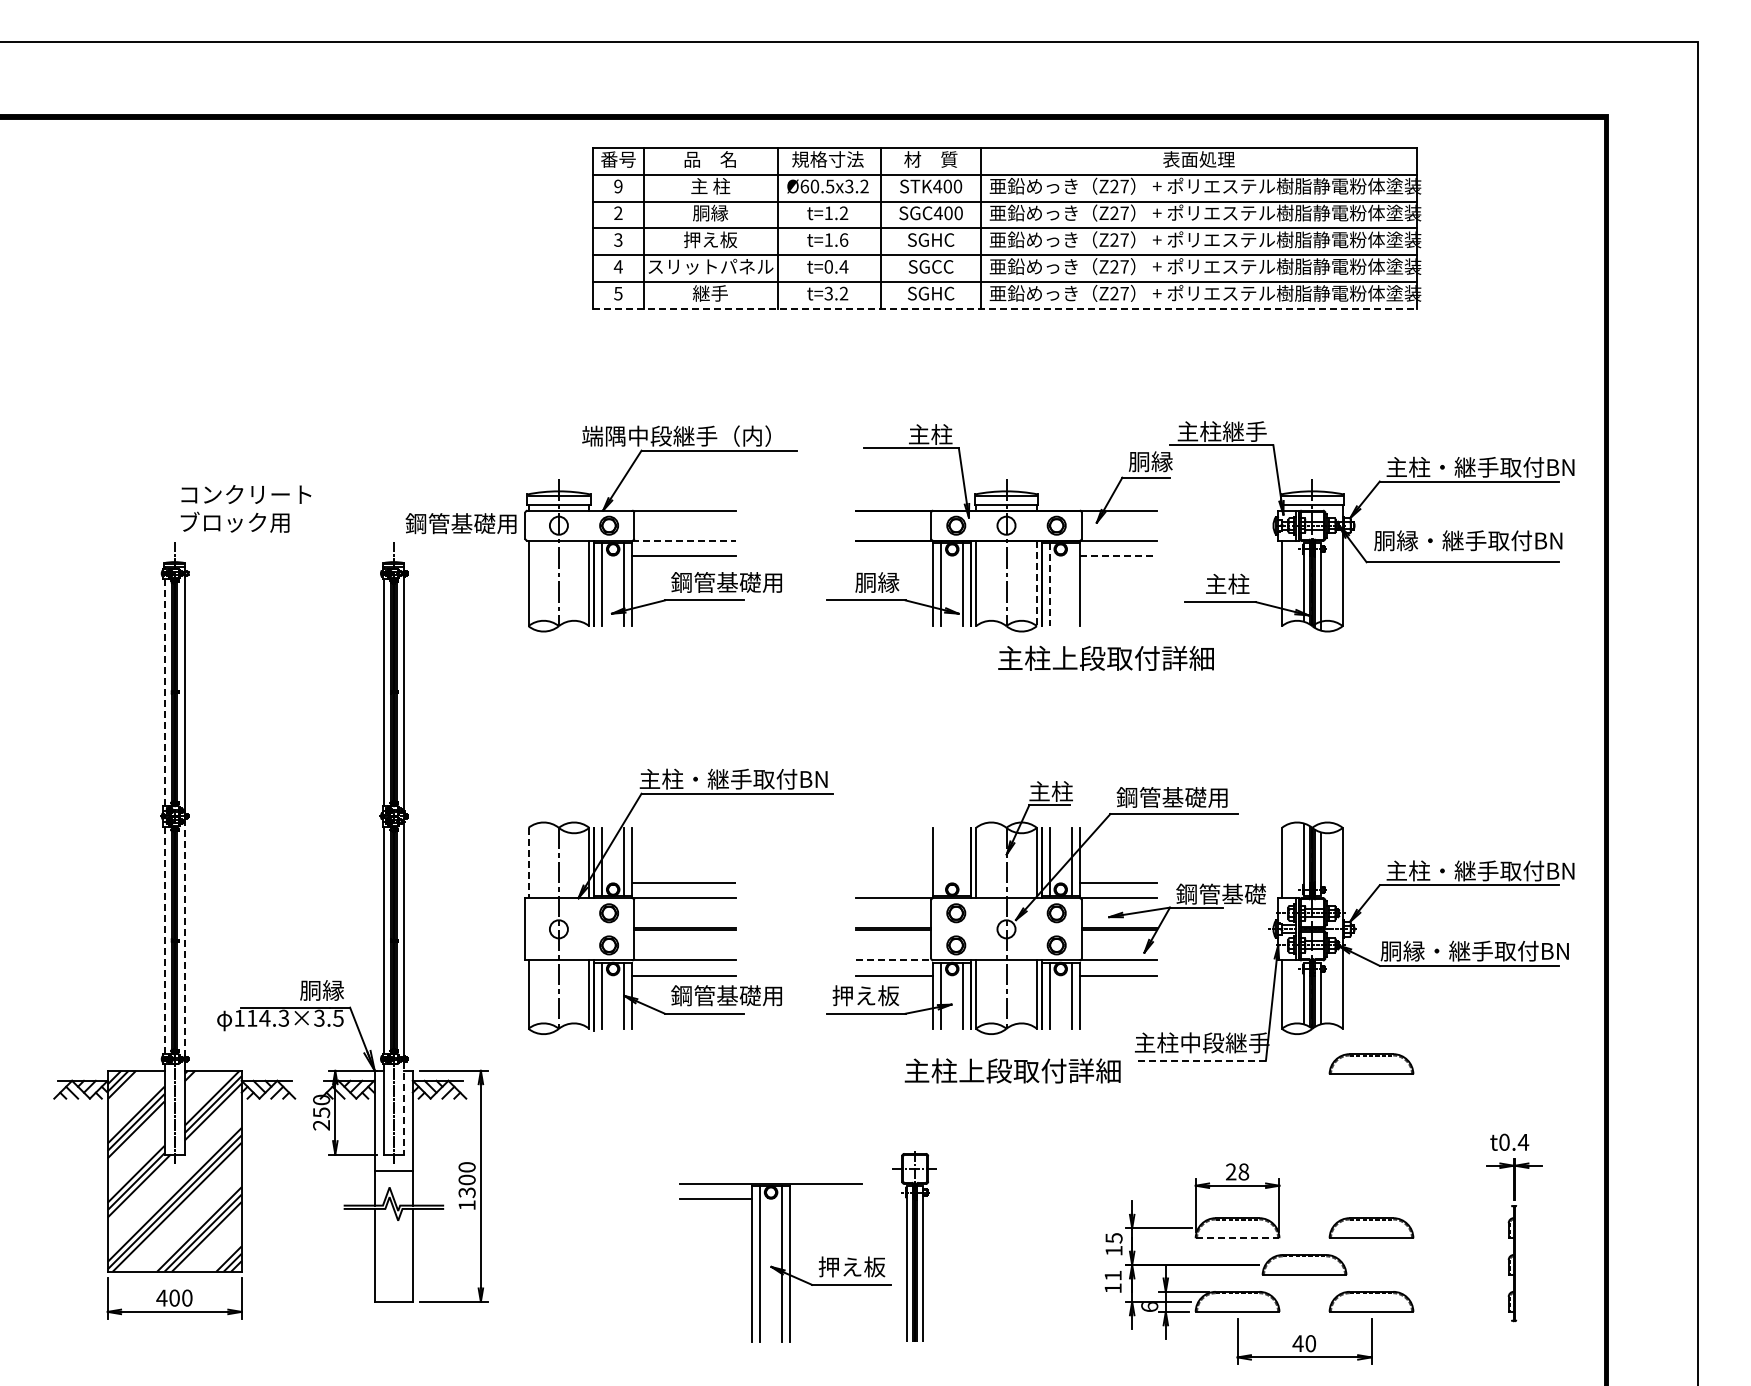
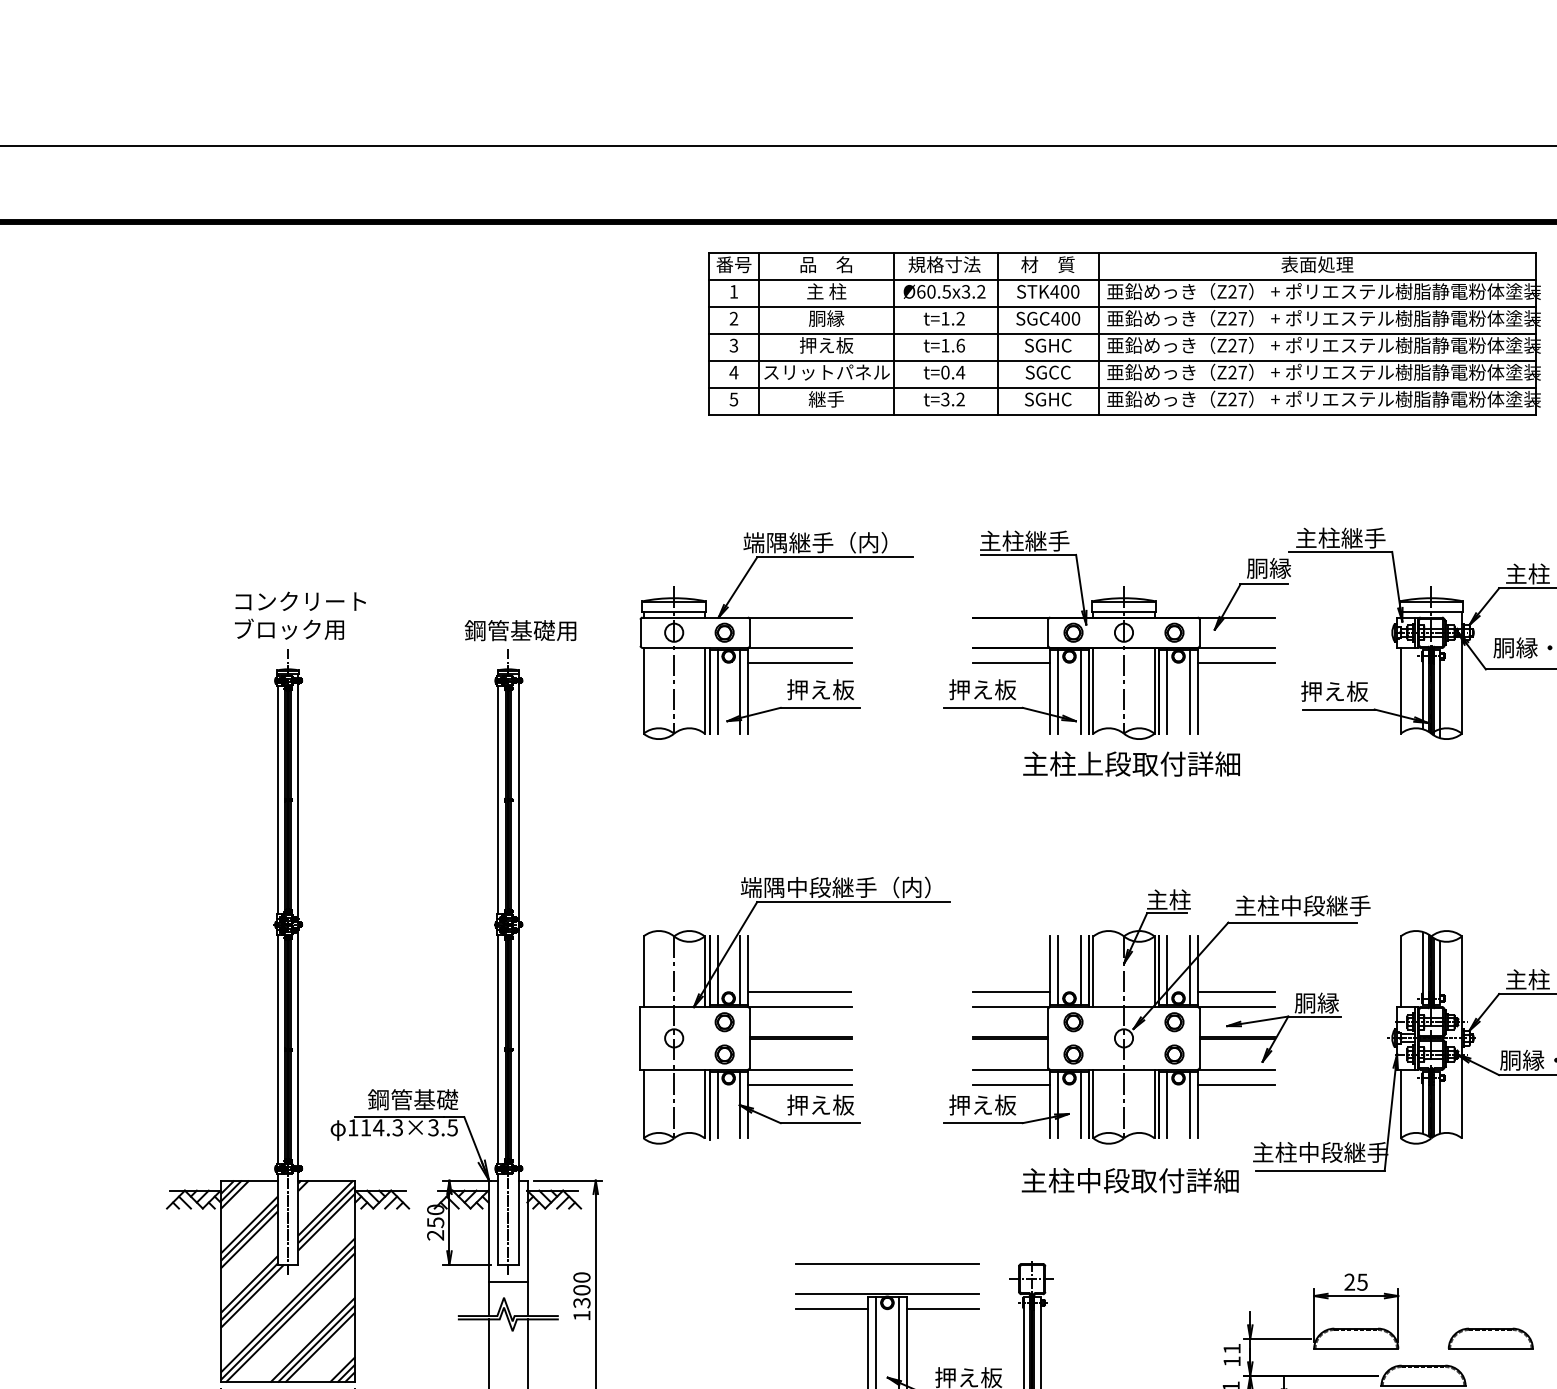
text: (618, 186) -> (734, 291), 9 -> 1
line: (1004, 308) -> (1121, 414), dashed -> solid
text: (907, 434) -> (1024, 541), 主柱 -> 主柱継手
text: (626, 435) -> (742, 542), 端隅中段継手（内） -> 端隅継手（内）
text: (245, 508) -> (299, 615), moved
text: (460, 523) -> (519, 630), moved
line: (683, 540) -> (799, 647), dashed -> solid
line: (894, 555) -> (1011, 662), added
line: (1118, 555) -> (1236, 662), dashed -> solid
text: (726, 582) -> (842, 689), 鋼管基礎用 -> 押え板
text: (865, 582) -> (982, 689), 胴縁 -> 押え板
line: (1036, 583) -> (1154, 690), dashed -> solid
text: (1216, 583) -> (1335, 690), 主柱 -> 押え板
line: (1049, 584) -> (1167, 691), dashed -> solid
line: (1071, 584) -> (1189, 691), added
text: (1105, 657) -> (1131, 763), moved
line: (164, 692) -> (277, 800), dashed -> solid
text: (726, 778) -> (842, 886), 主柱・継手取付BN -> 端隅中段継手（内）
text: (1183, 797) -> (1301, 905), 鋼管基礎用 -> 主柱中段継手
line: (941, 861) -> (1058, 970), added
line: (963, 861) -> (1080, 970), added
line: (528, 863) -> (643, 972), dashed -> solid
line: (894, 883) -> (1011, 992), added
text: (1220, 893) -> (1339, 1002), 鋼管基礎 -> 胴縁
line: (184, 938) -> (297, 1047), dashed -> solid
line: (164, 940) -> (277, 1049), dashed -> solid
line: (894, 960) -> (1011, 1069), dashed -> solid
text: (298, 990) -> (412, 1099), 胴縁 -> 鋼管基礎
text: (726, 995) -> (842, 1104), 鋼管基礎用 -> 押え板
line: (1202, 1060) -> (1320, 1170), dashed -> solid
part: (1371, 1063) -> (1490, 1173), removed
text: (971, 1070) -> (1088, 1180), 主柱上段取付詳細 -> 主柱中段取付詳細
line: (404, 1108) -> (518, 1218), dashed -> solid
line: (771, 1153) -> (887, 1263), added
text: (1243, 1171) -> (1362, 1281), 28 -> 25
line: (826, 1199) -> (943, 1309), added
text: (1113, 1238) -> (1231, 1349), 15 -> 11
line: (1237, 1238) -> (1356, 1349), dashed -> solid

